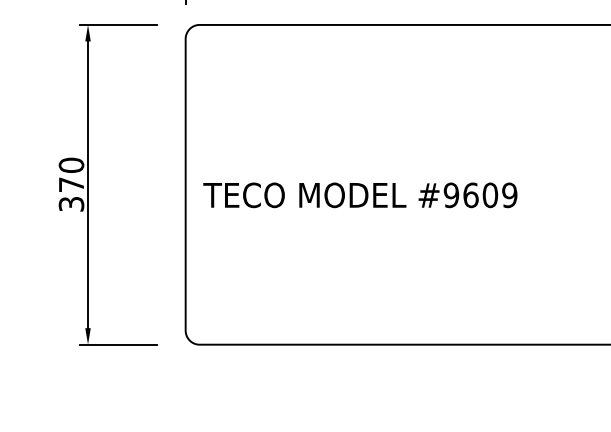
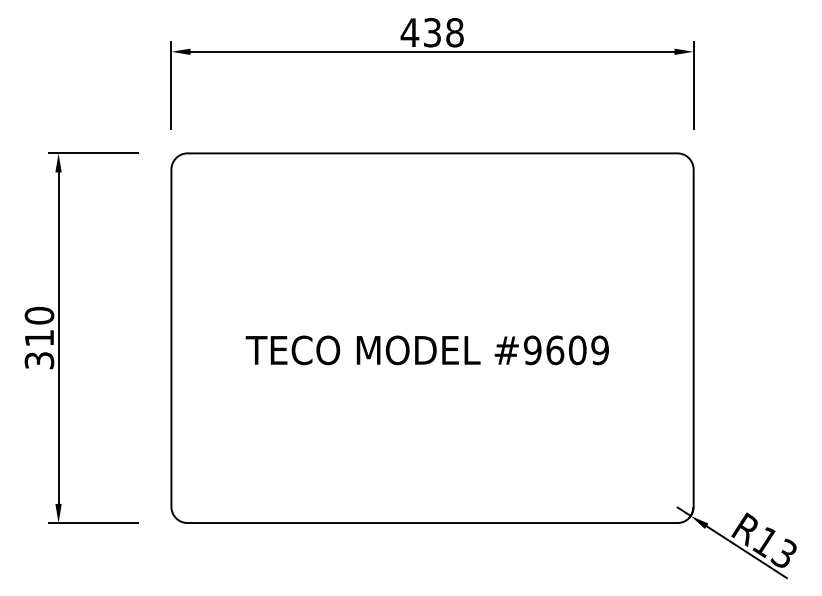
text: (71, 185) -> (39, 338), 370 -> 310
text: (359, 195) -> (426, 350), moved

